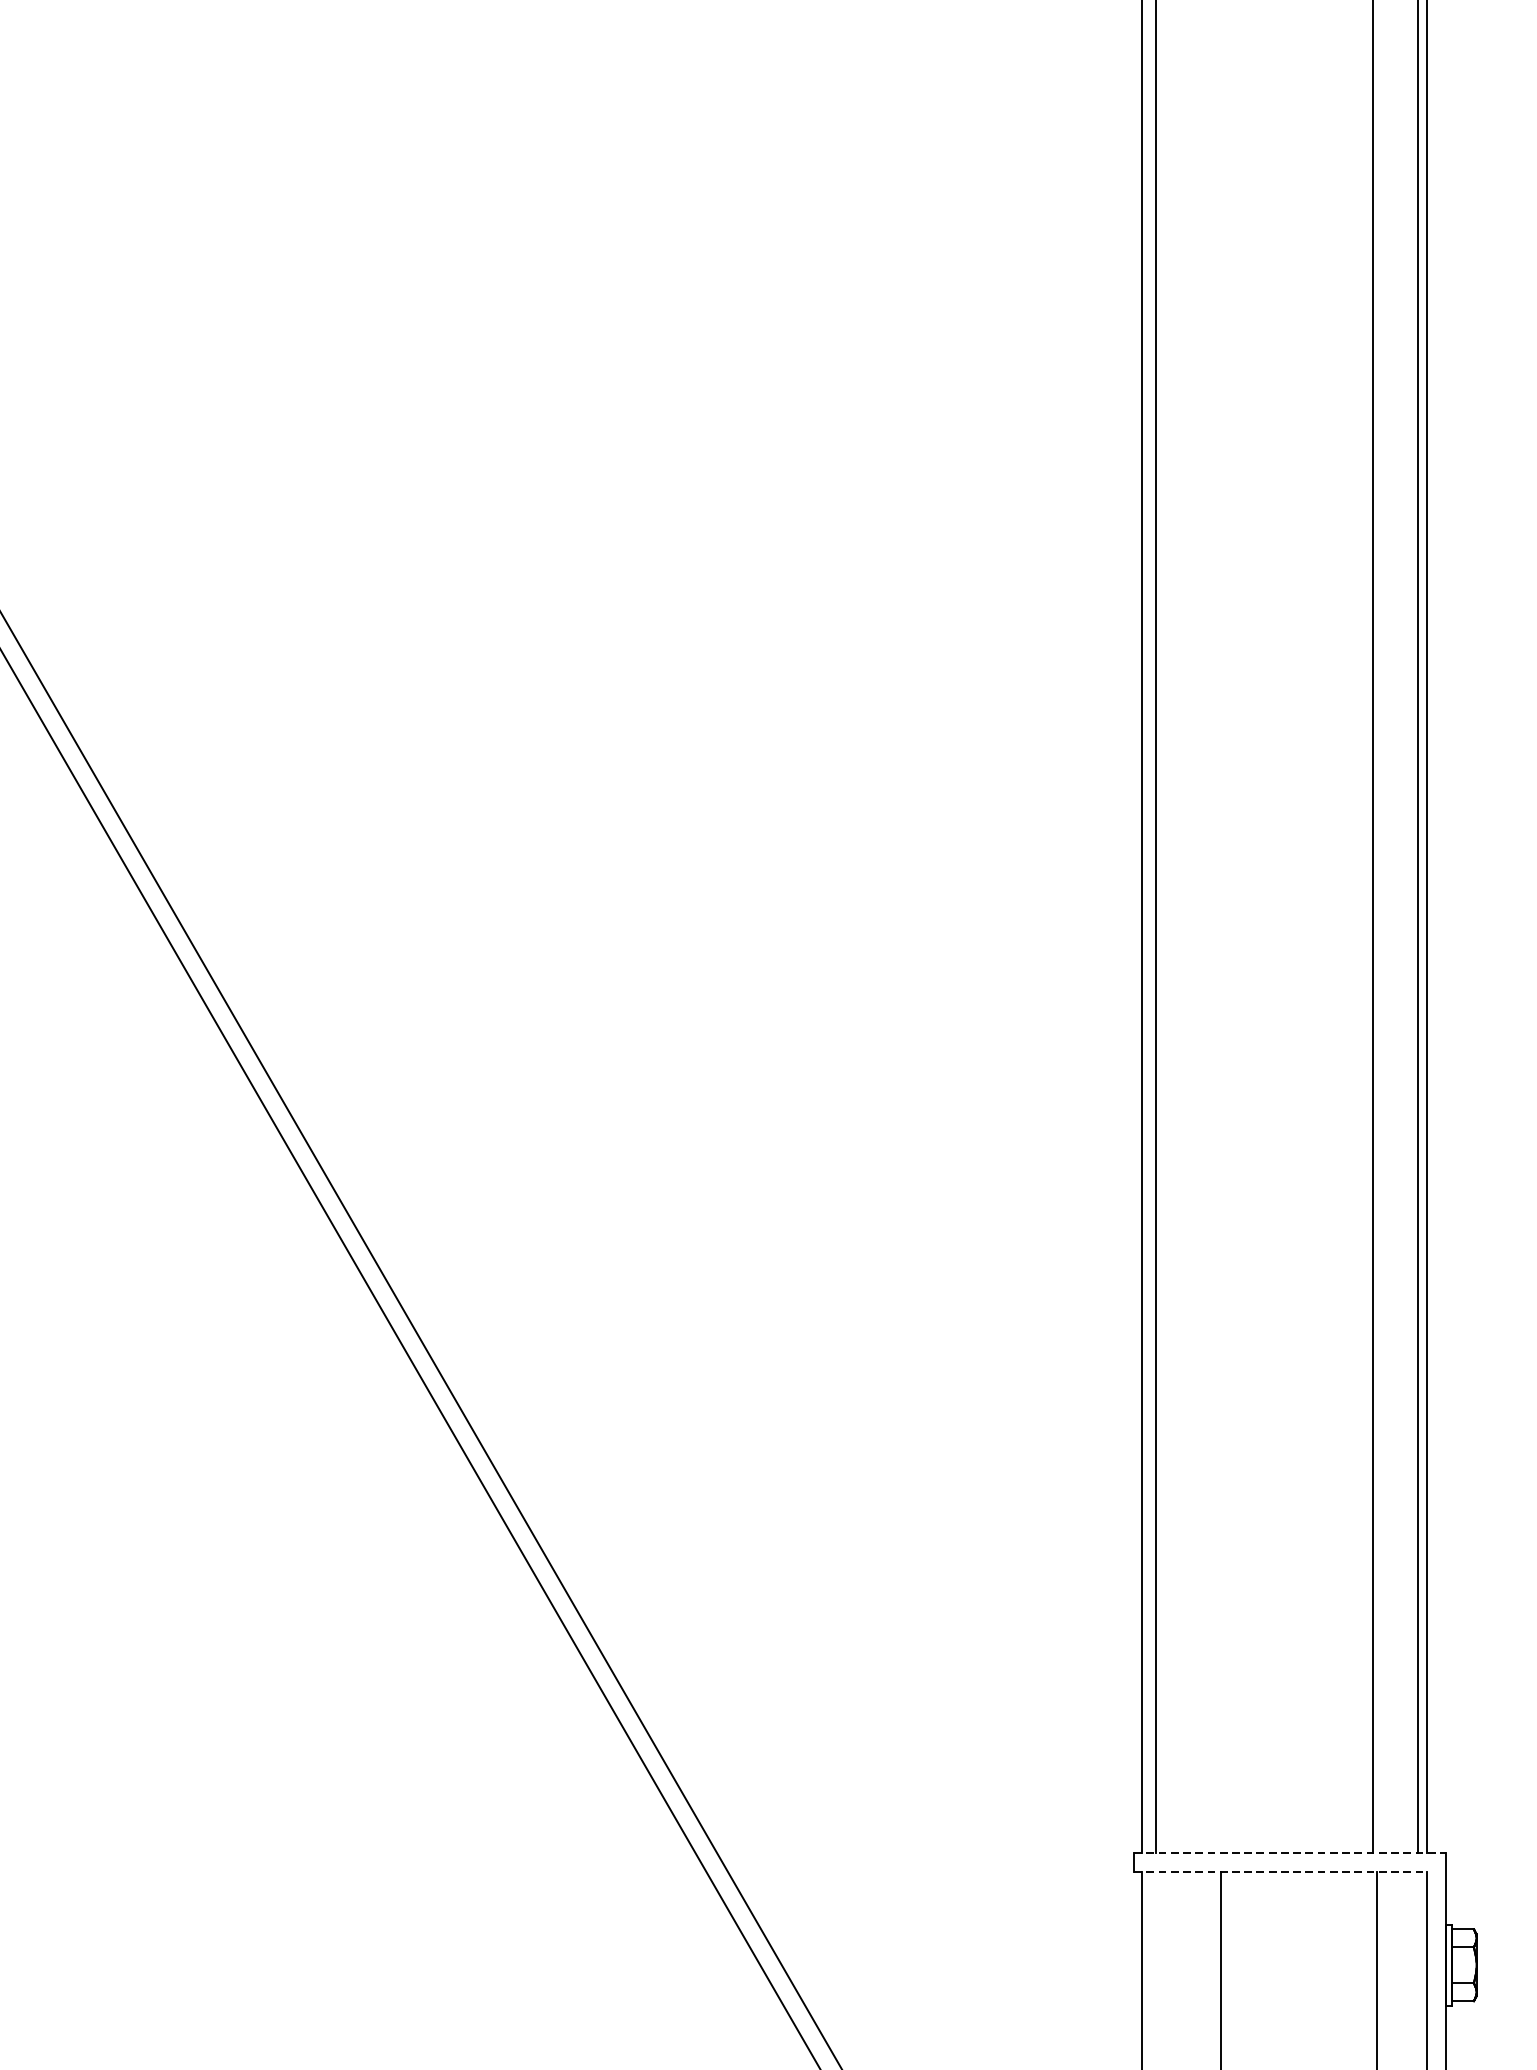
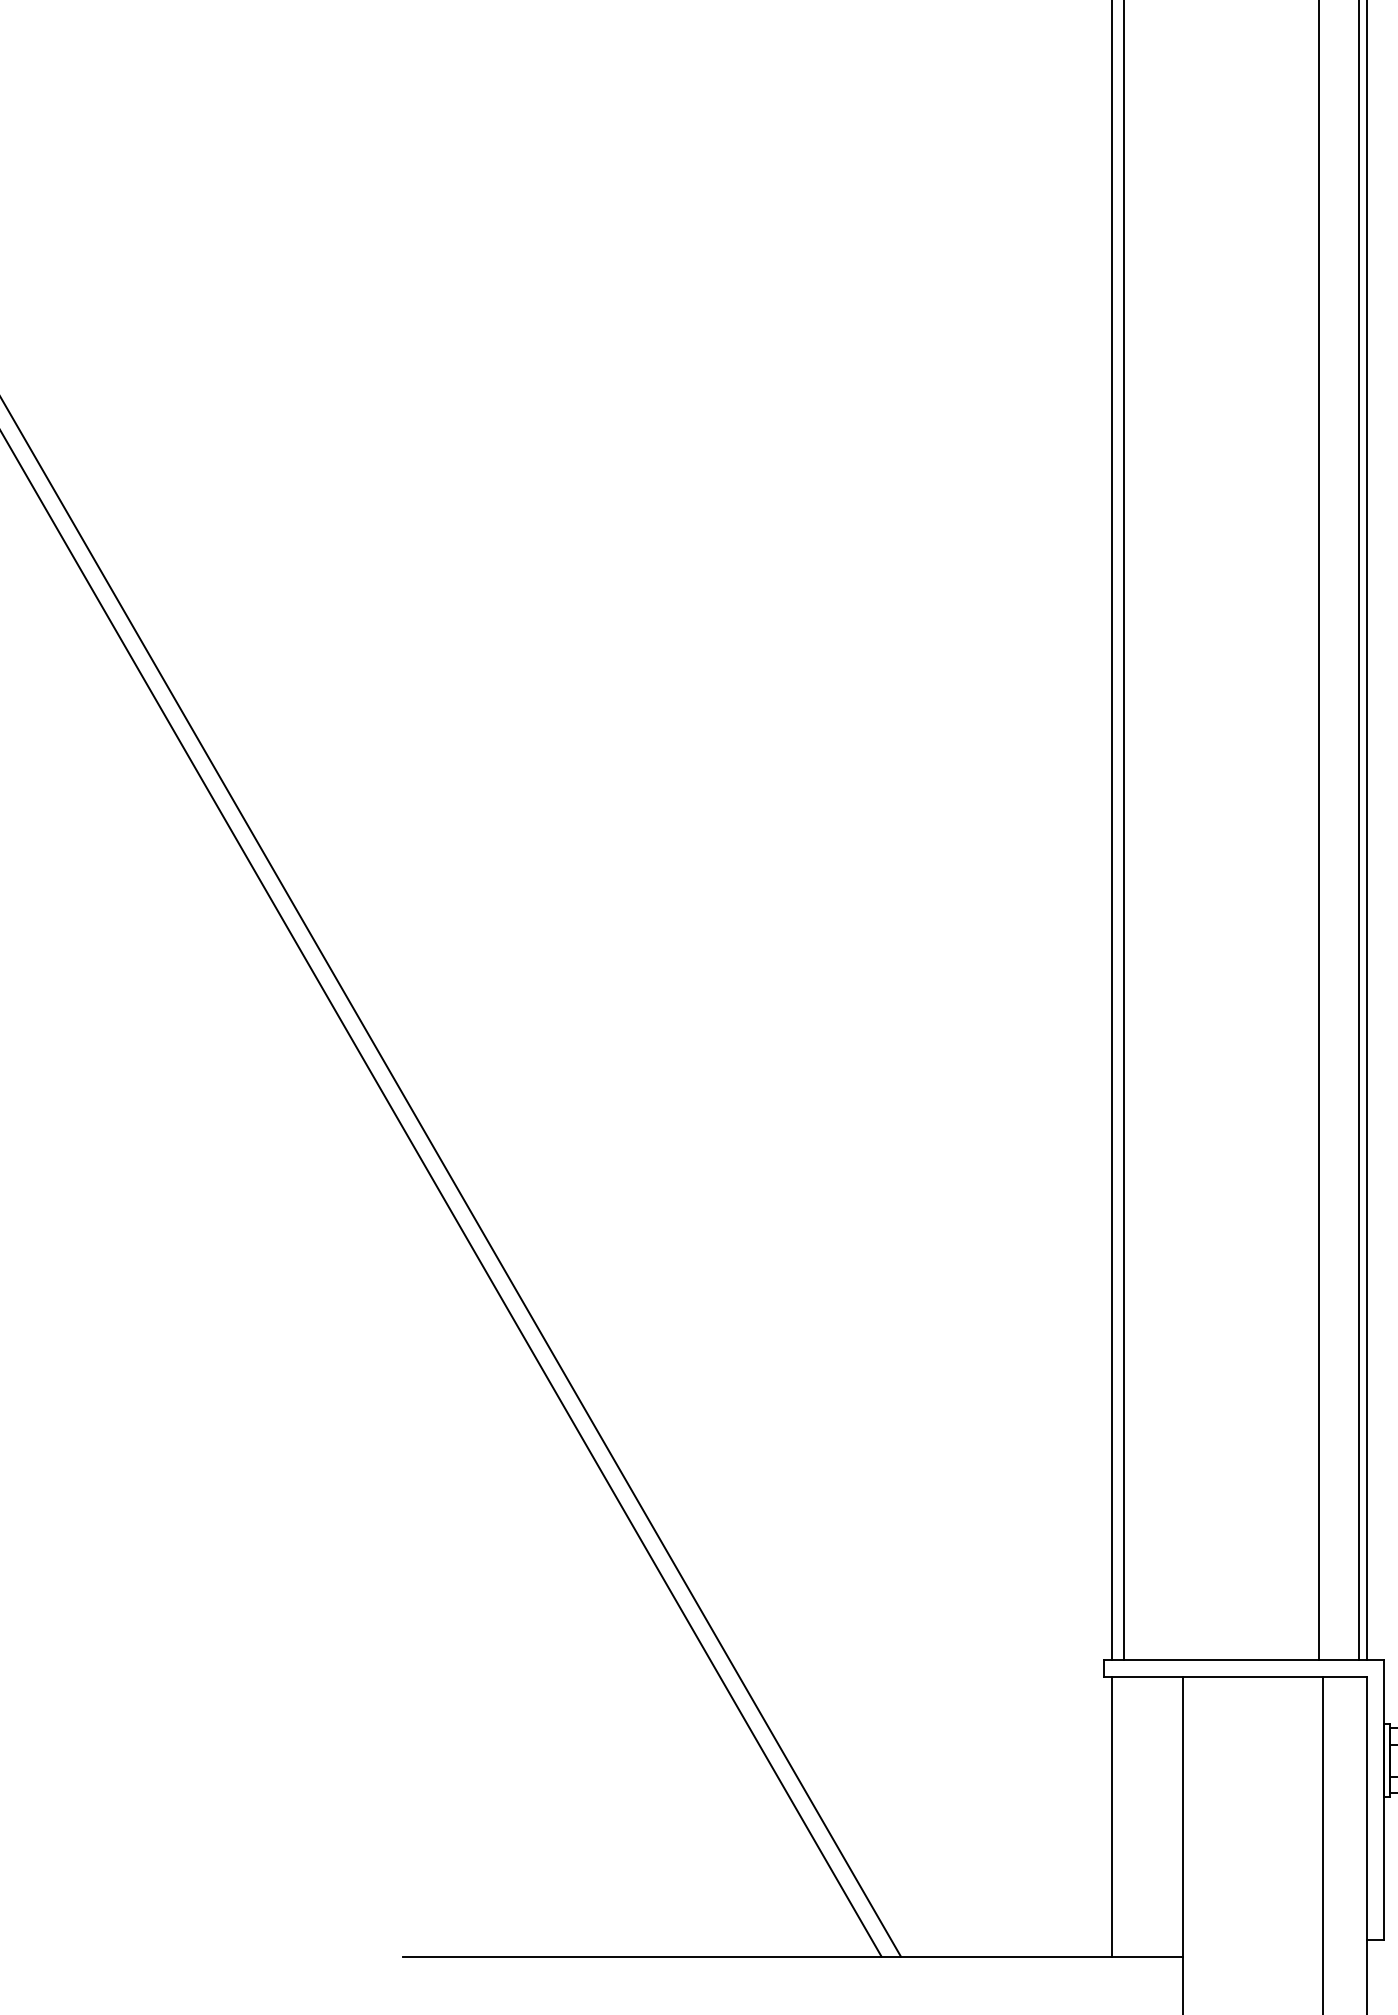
line: (1290, 1852) -> (1244, 1659), dashed -> solid
line: (1280, 1871) -> (1235, 1676), dashed -> solid

